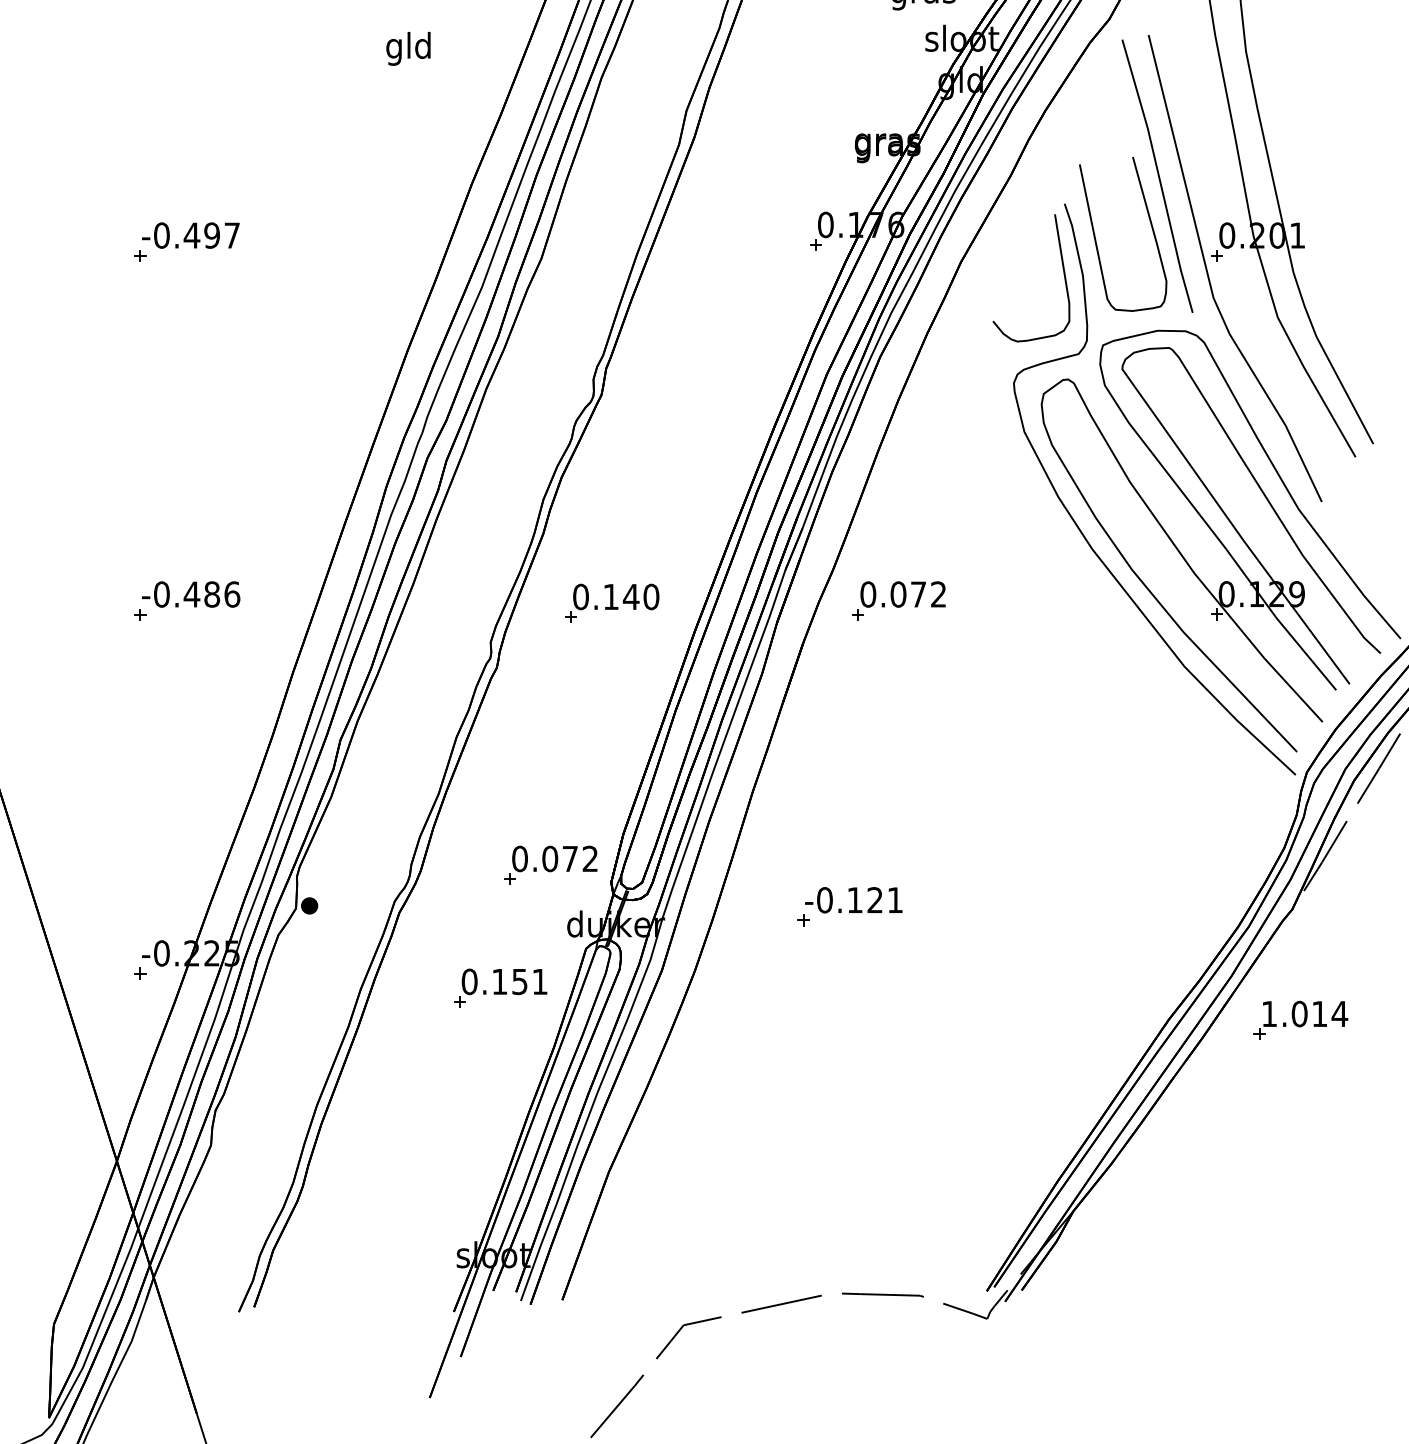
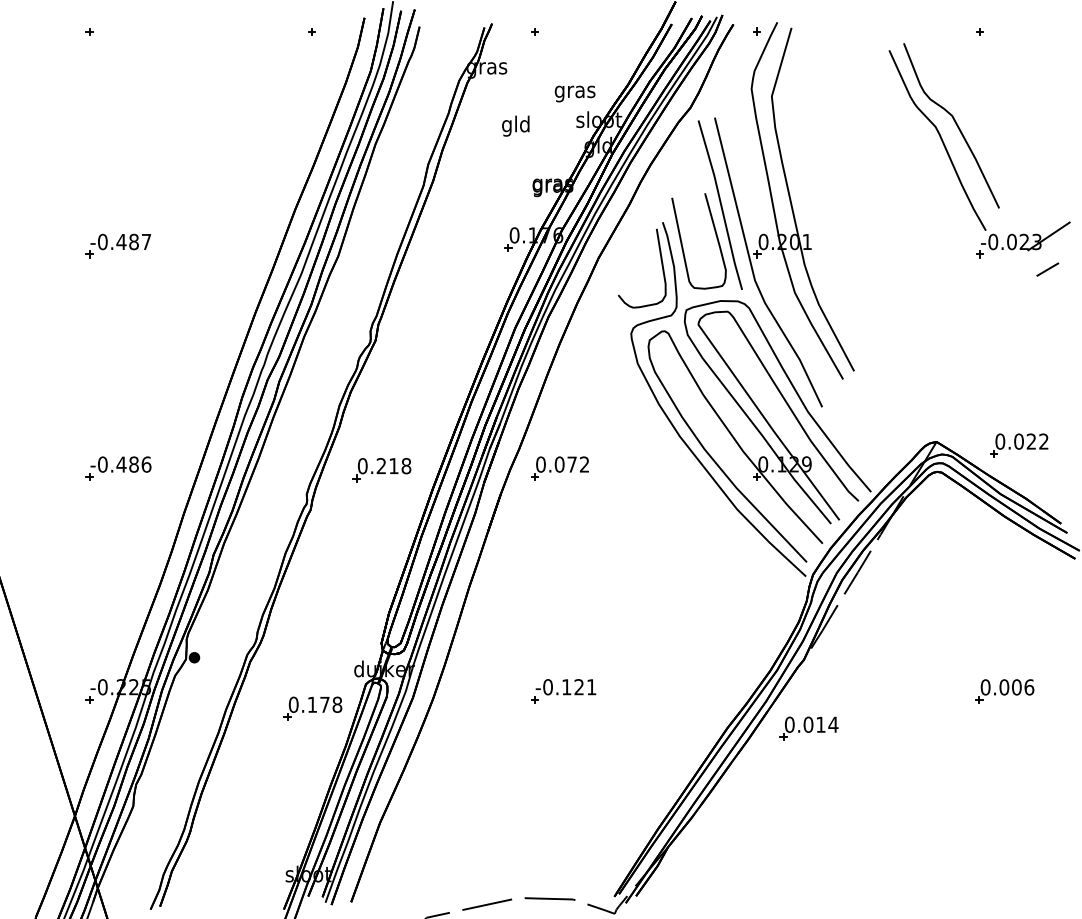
text: (408, 47) -> (515, 125), moved
text: (211, 236) -> (133, 242), -0.497 -> -0.487
text: (630, 597) -> (393, 466), 0.140 -> 0.218
part: (549, 865) -> (343, 632), removed
part: (849, 907) -> (563, 691), moved
text: (530, 981) -> (331, 704), 0.151 -> 0.178
text: (1269, 1013) -> (789, 724), 1.014 -> 0.014

